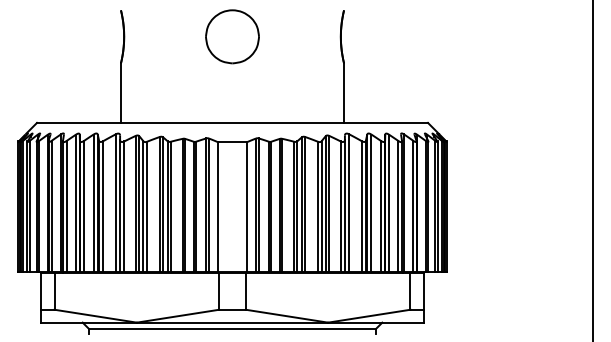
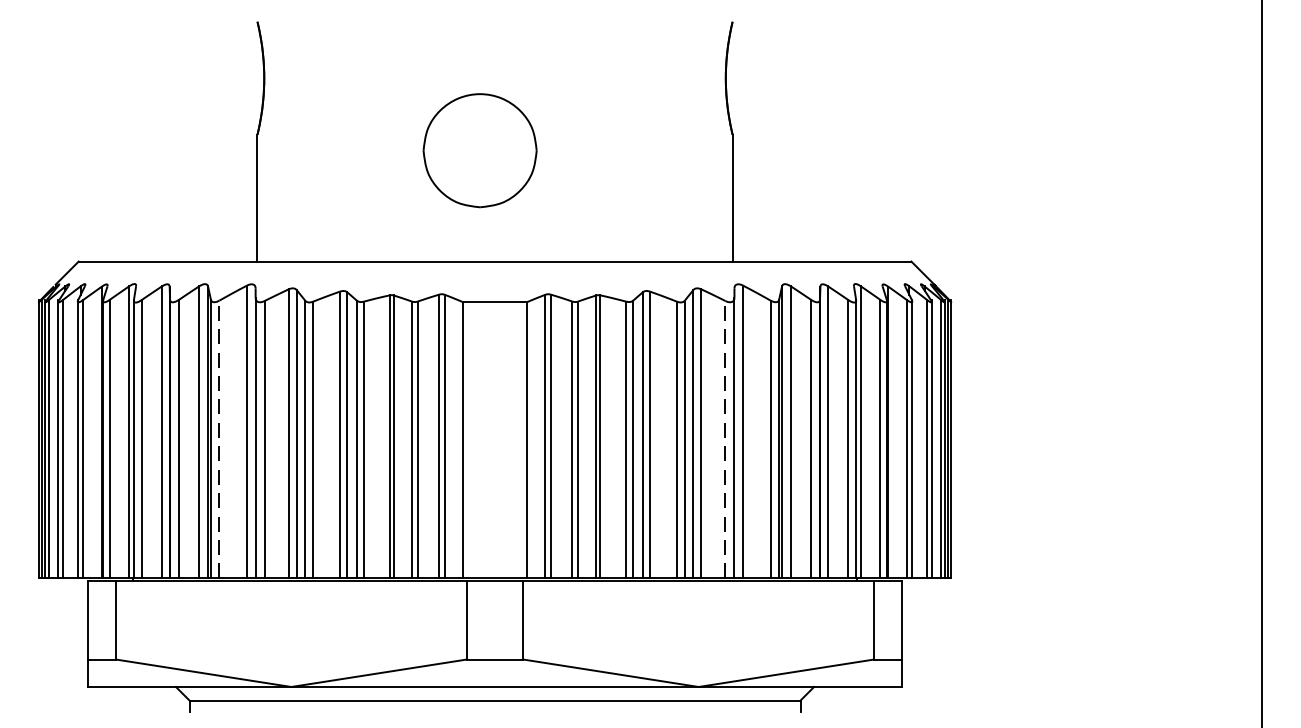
part: (232, 36) -> (480, 149), moved
line: (103, 205) -> (220, 437), solid -> dashed
line: (340, 206) -> (725, 439), solid -> dashed

